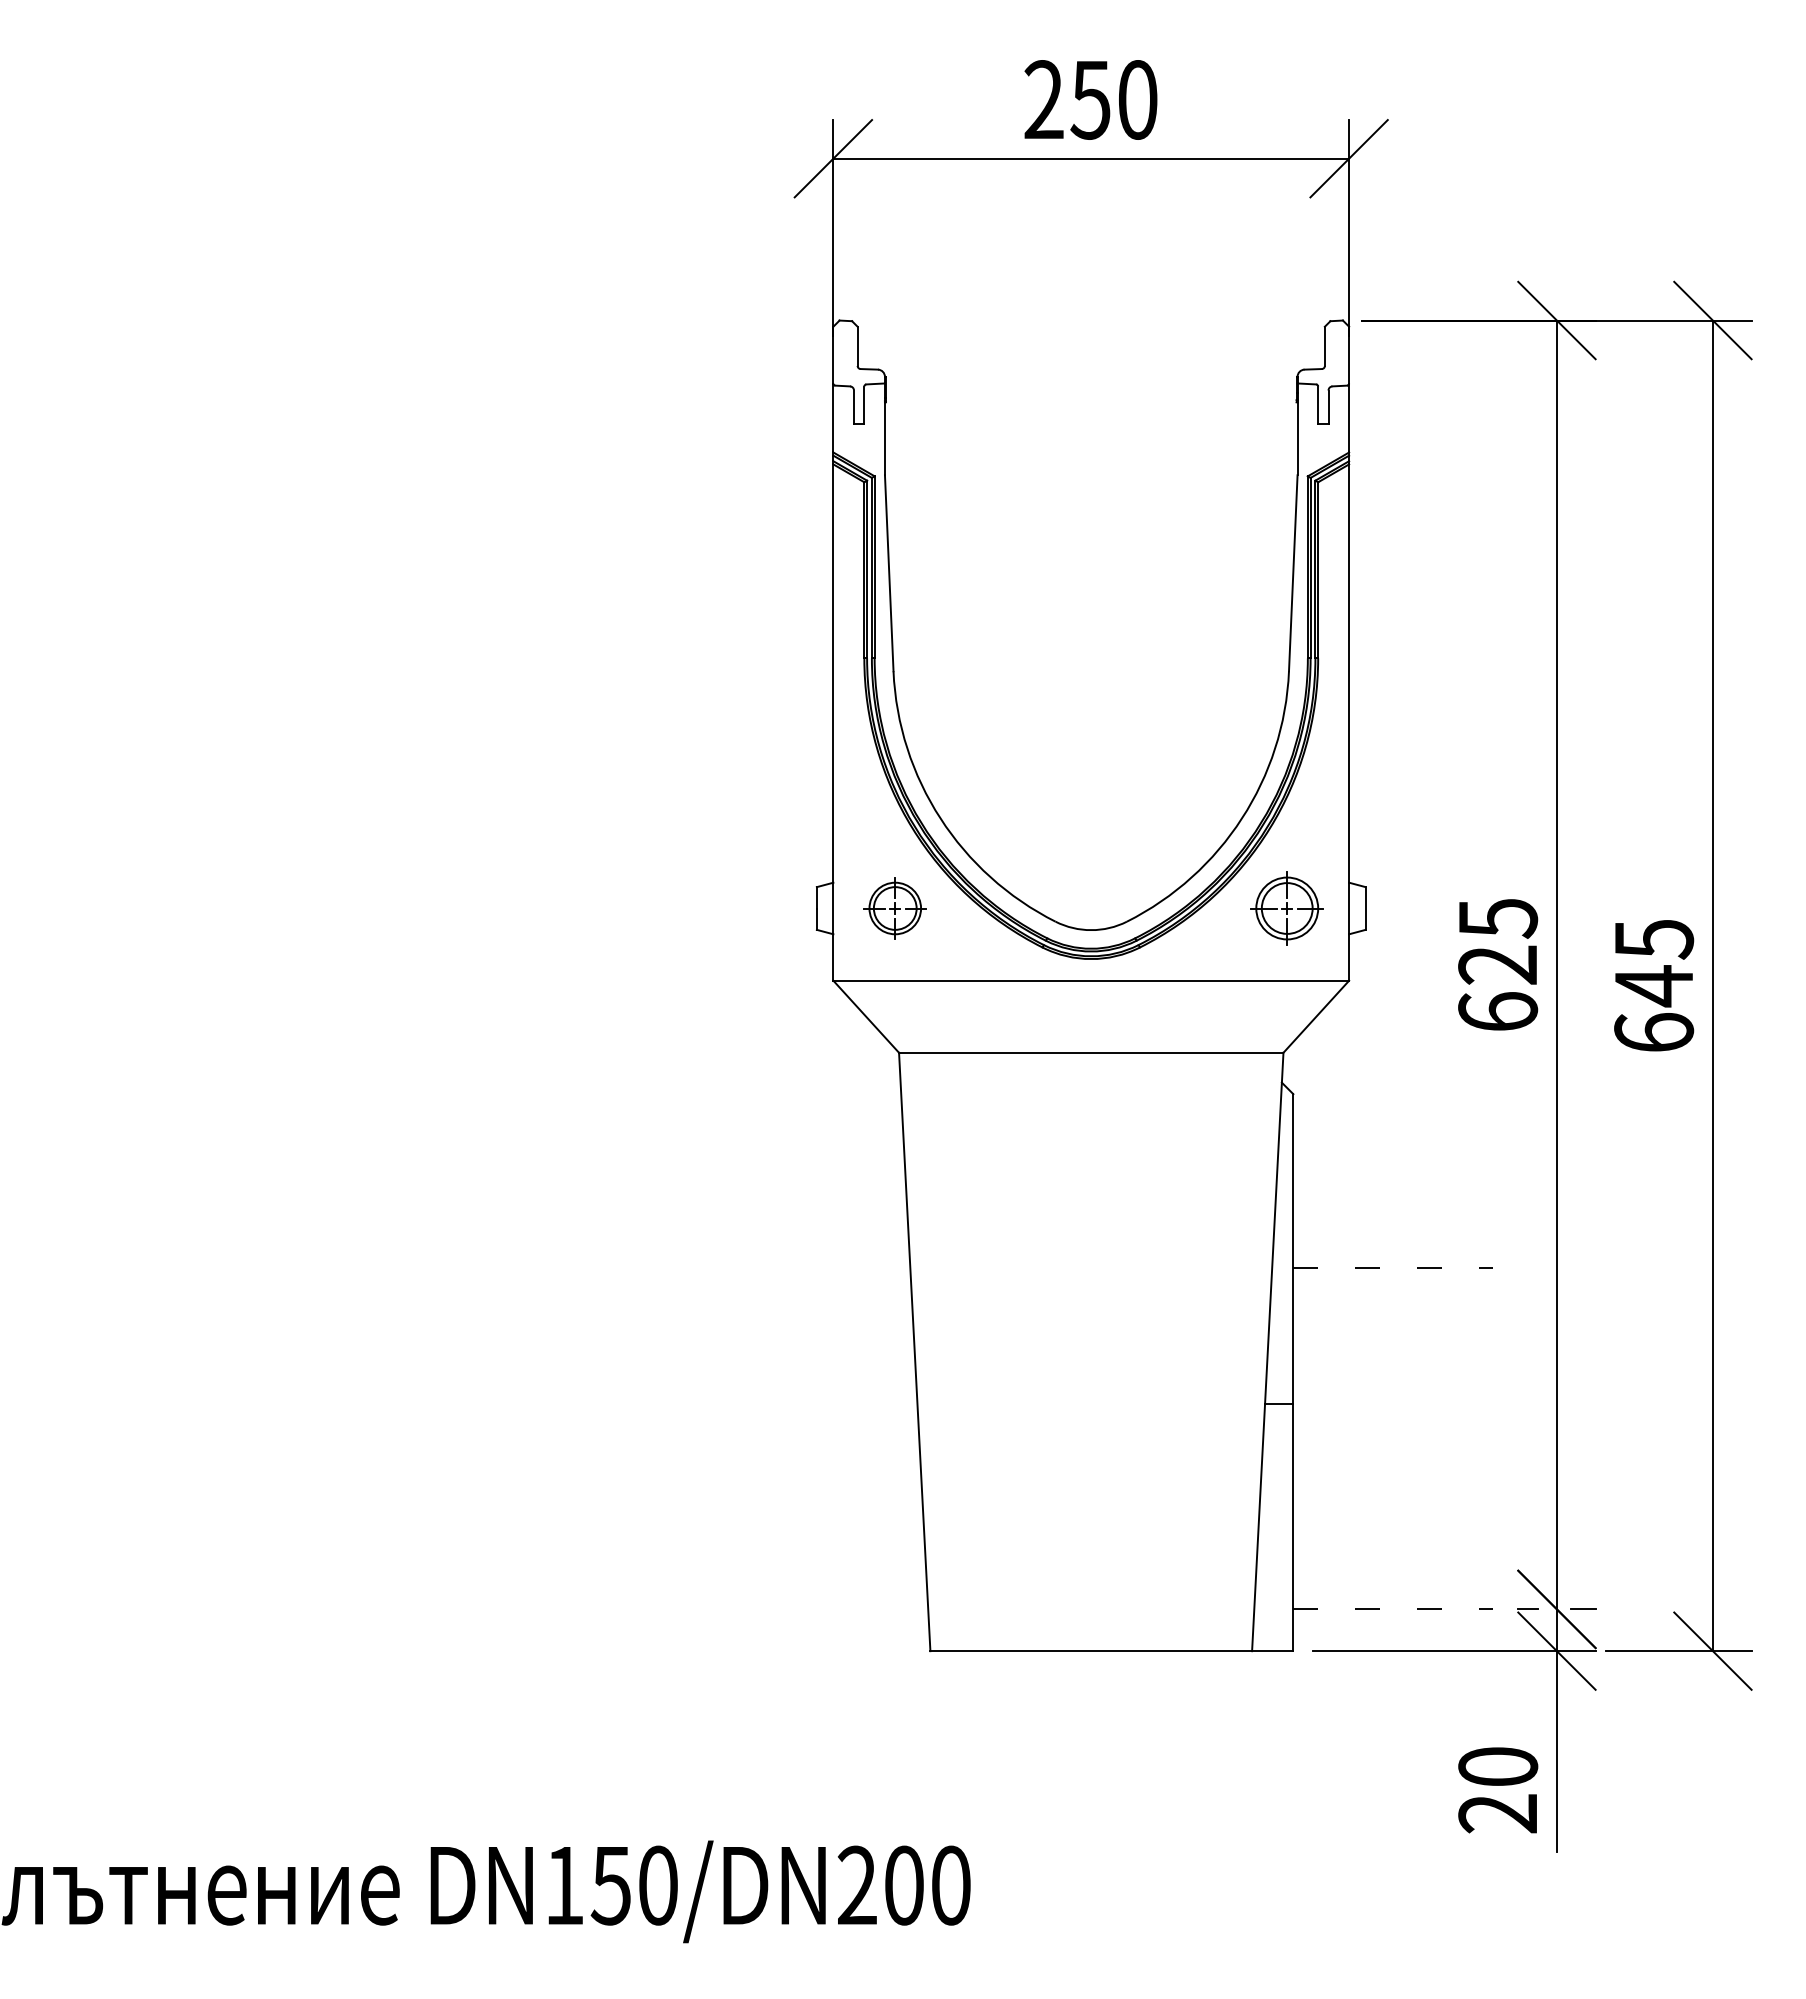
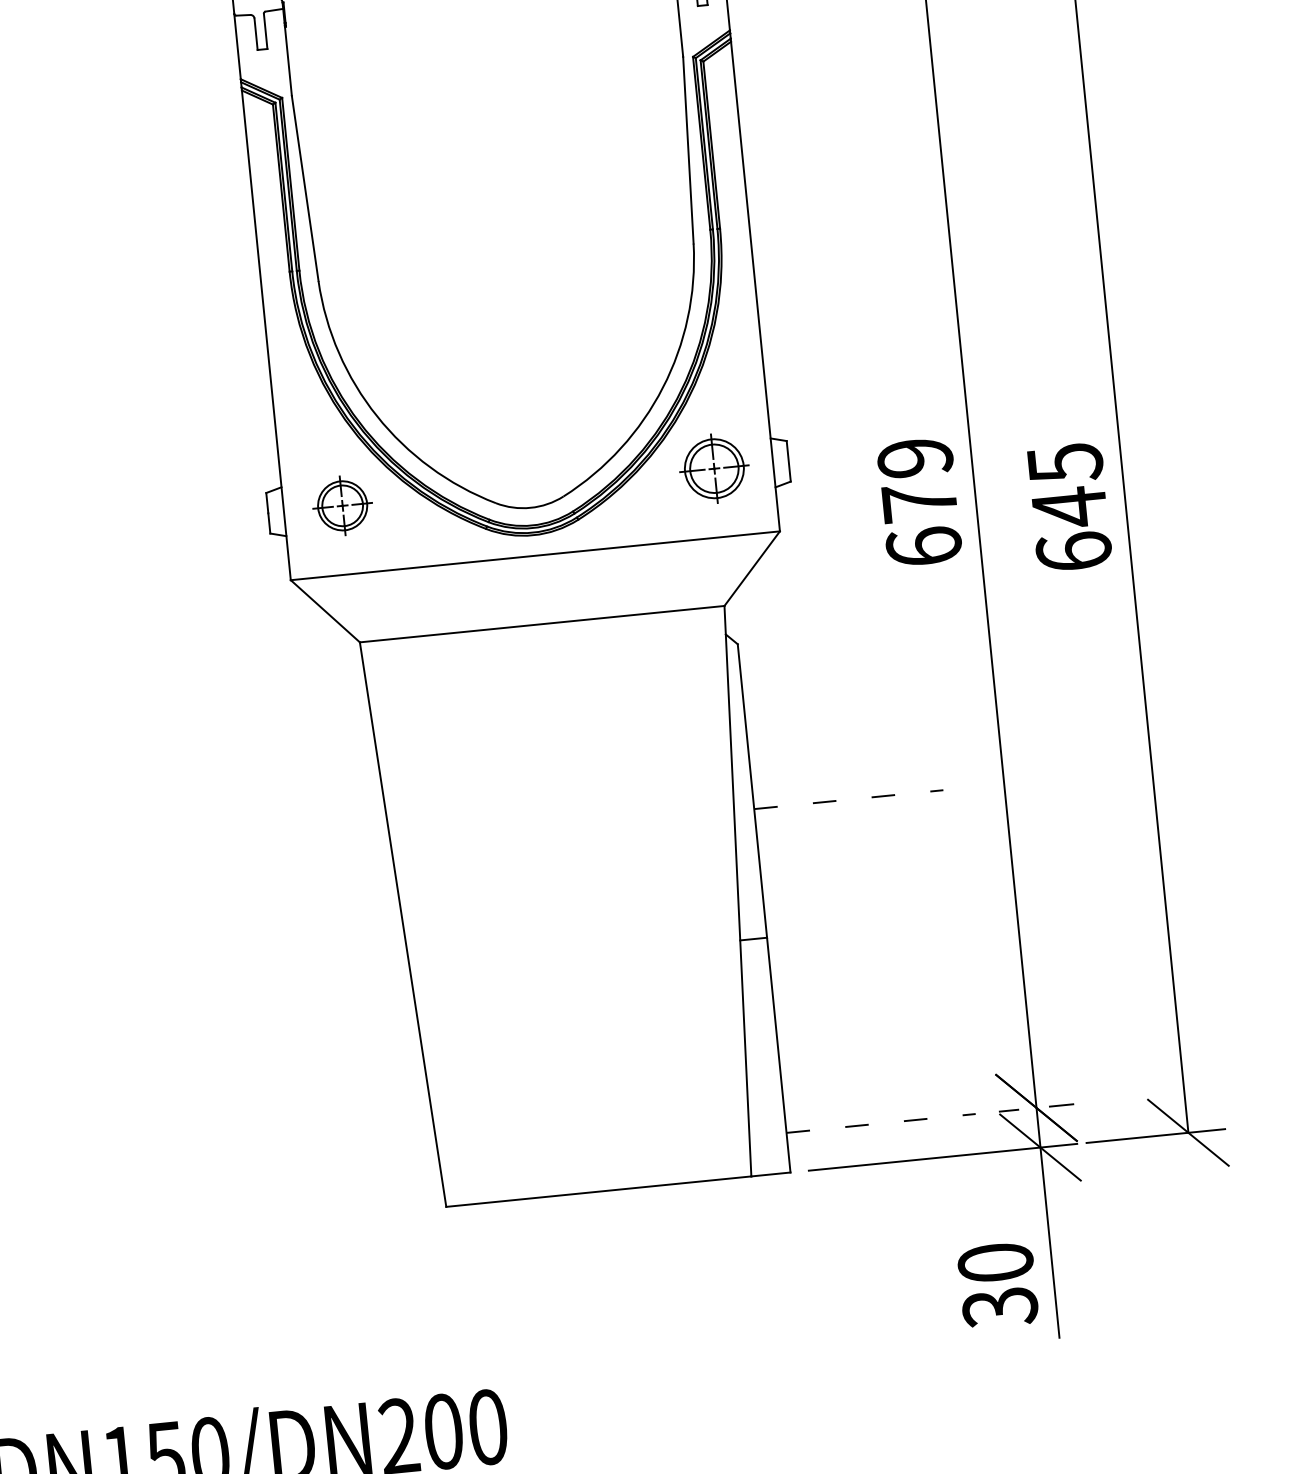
text: (1498, 941) -> (917, 480), 625 -> 679
text: (1498, 1814) -> (1000, 1307), 20 -> 30

